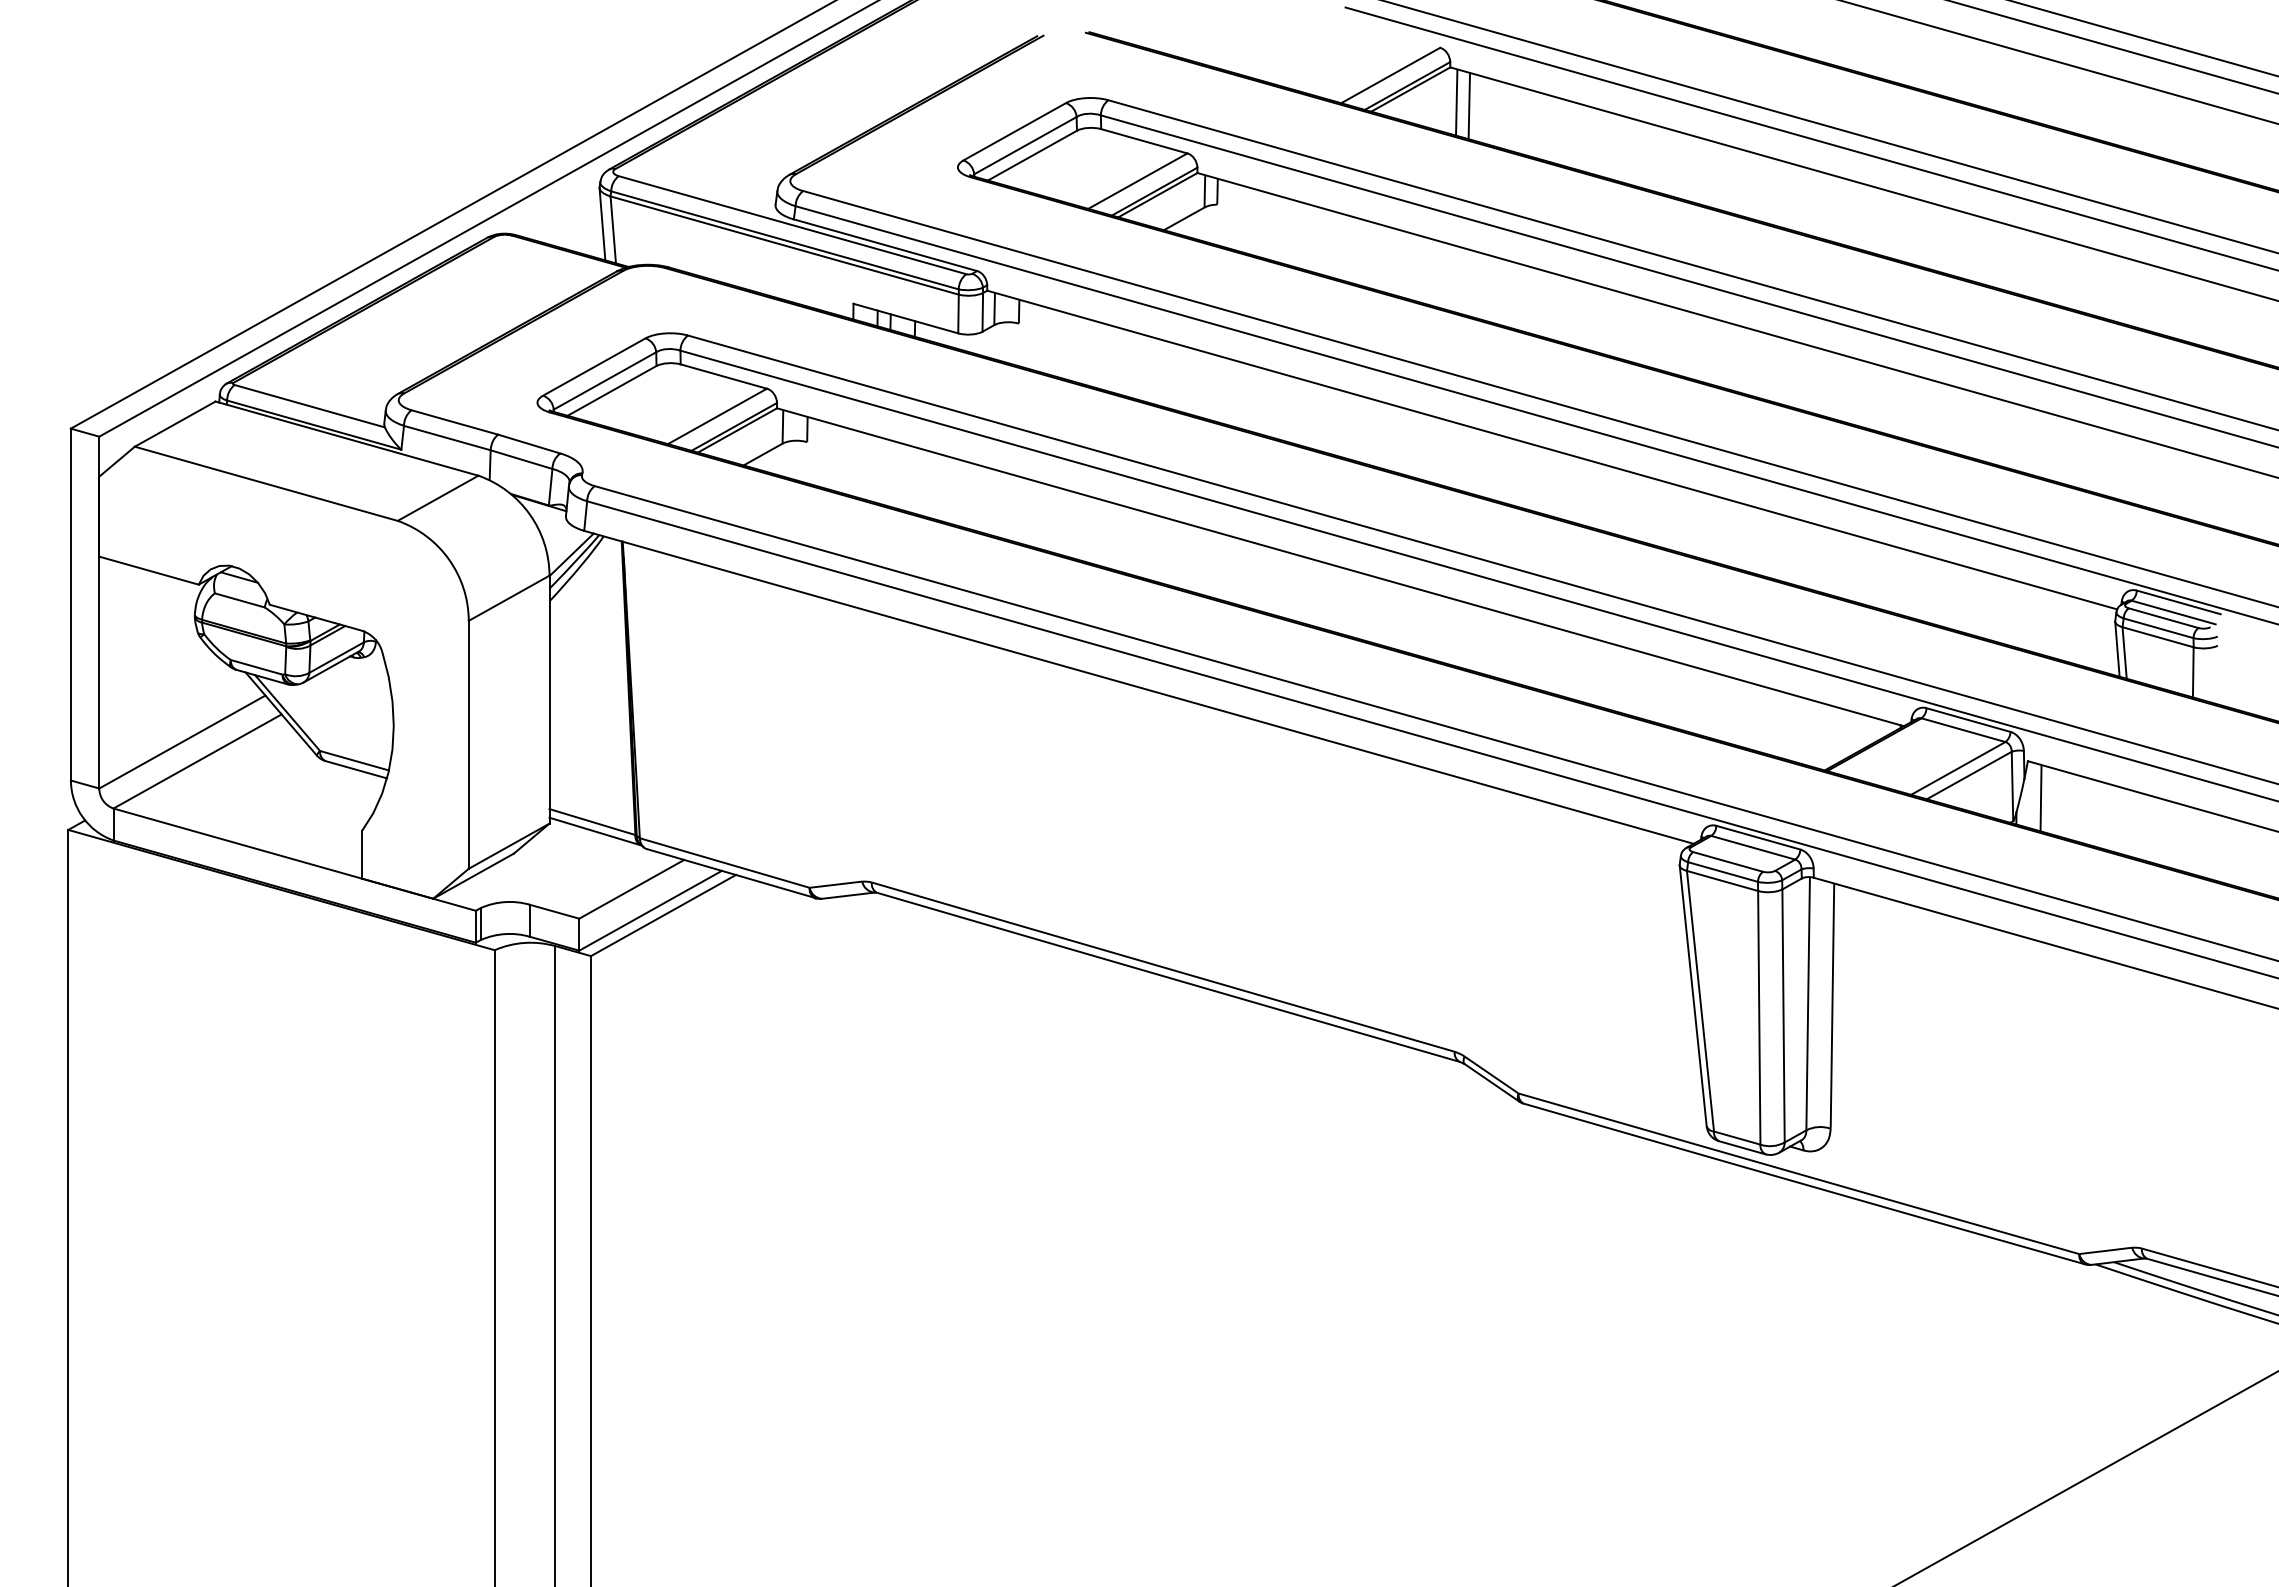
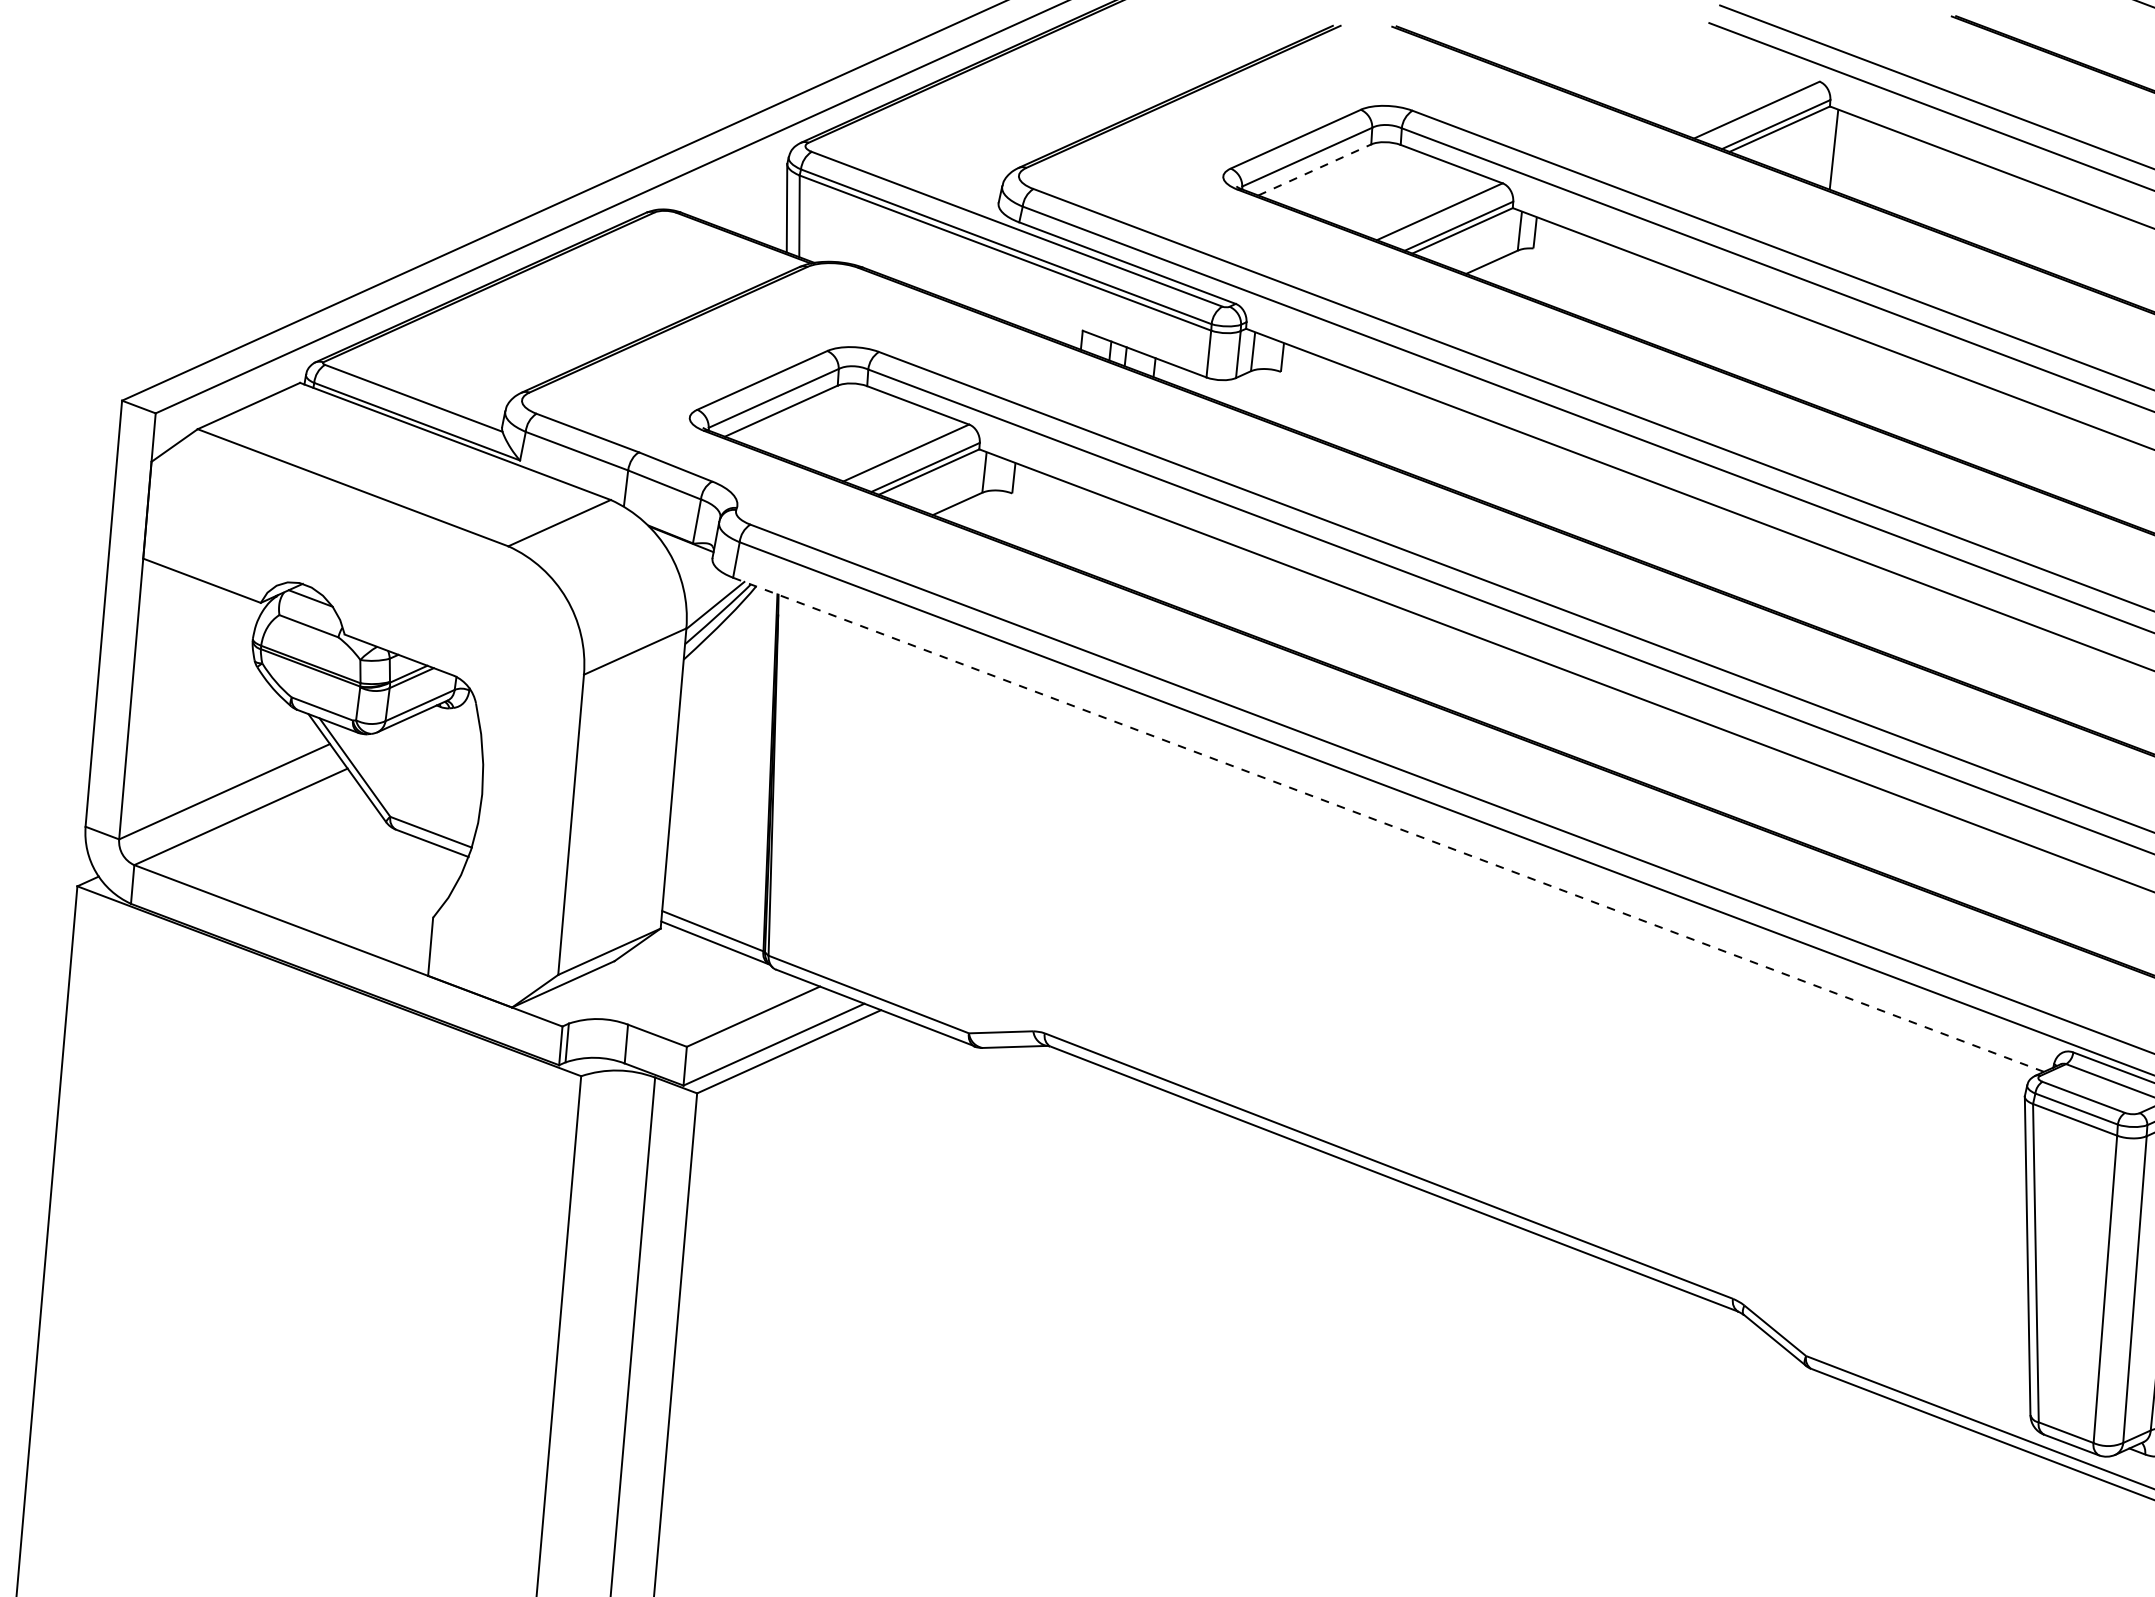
line: (1469, 105) -> (1849, 154), removed
line: (1032, 155) -> (1314, 169), solid -> dashed
line: (1139, 687) -> (1389, 825), solid -> dashed

